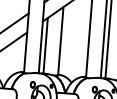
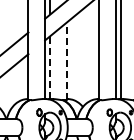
line: (61, 41) -> (67, 61), solid -> dashed
line: (45, 45) -> (50, 67), solid -> dashed

